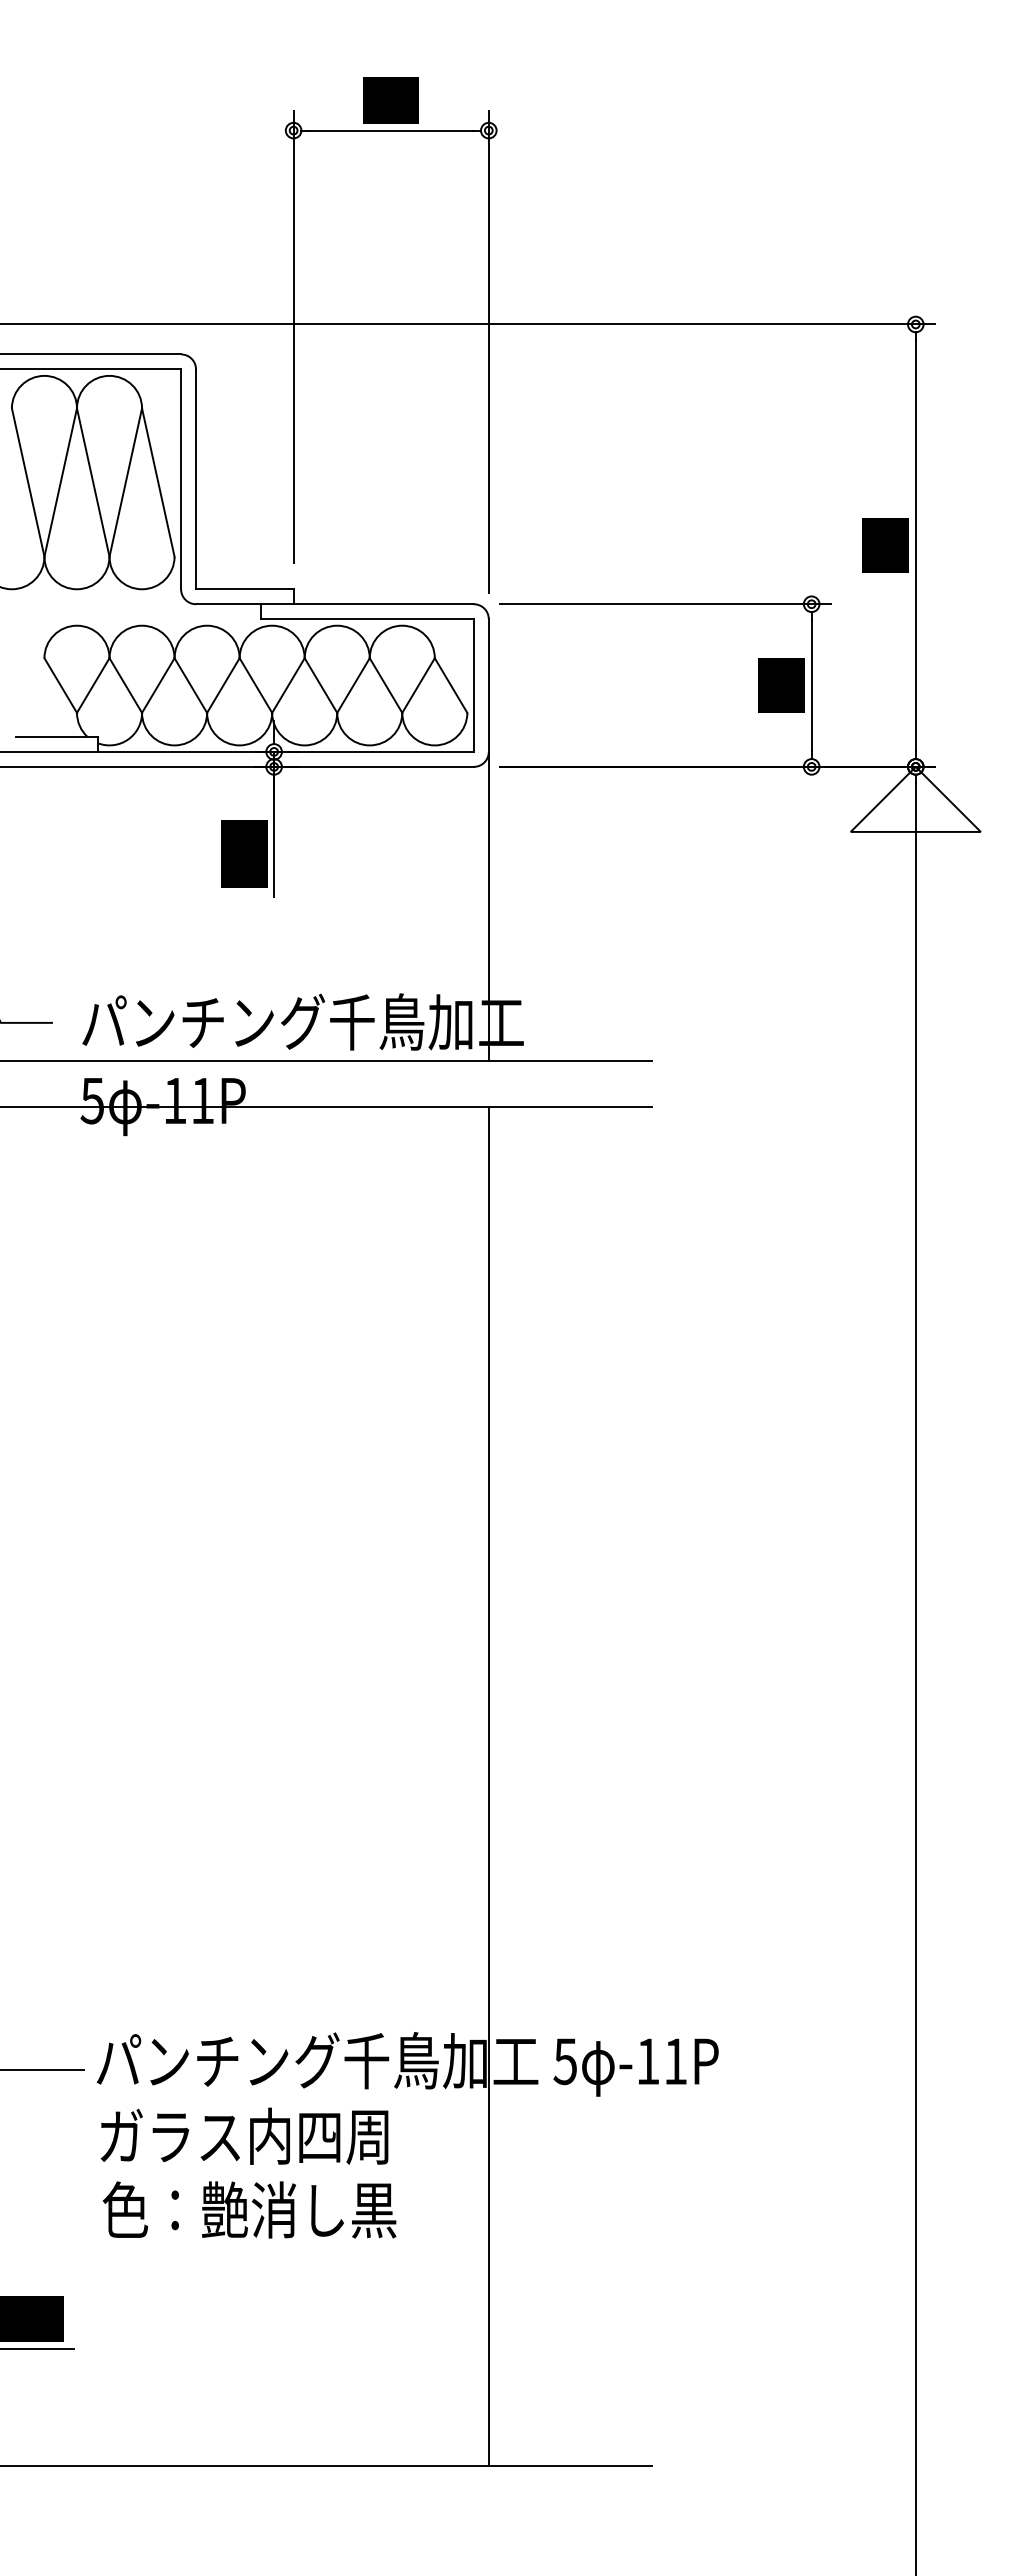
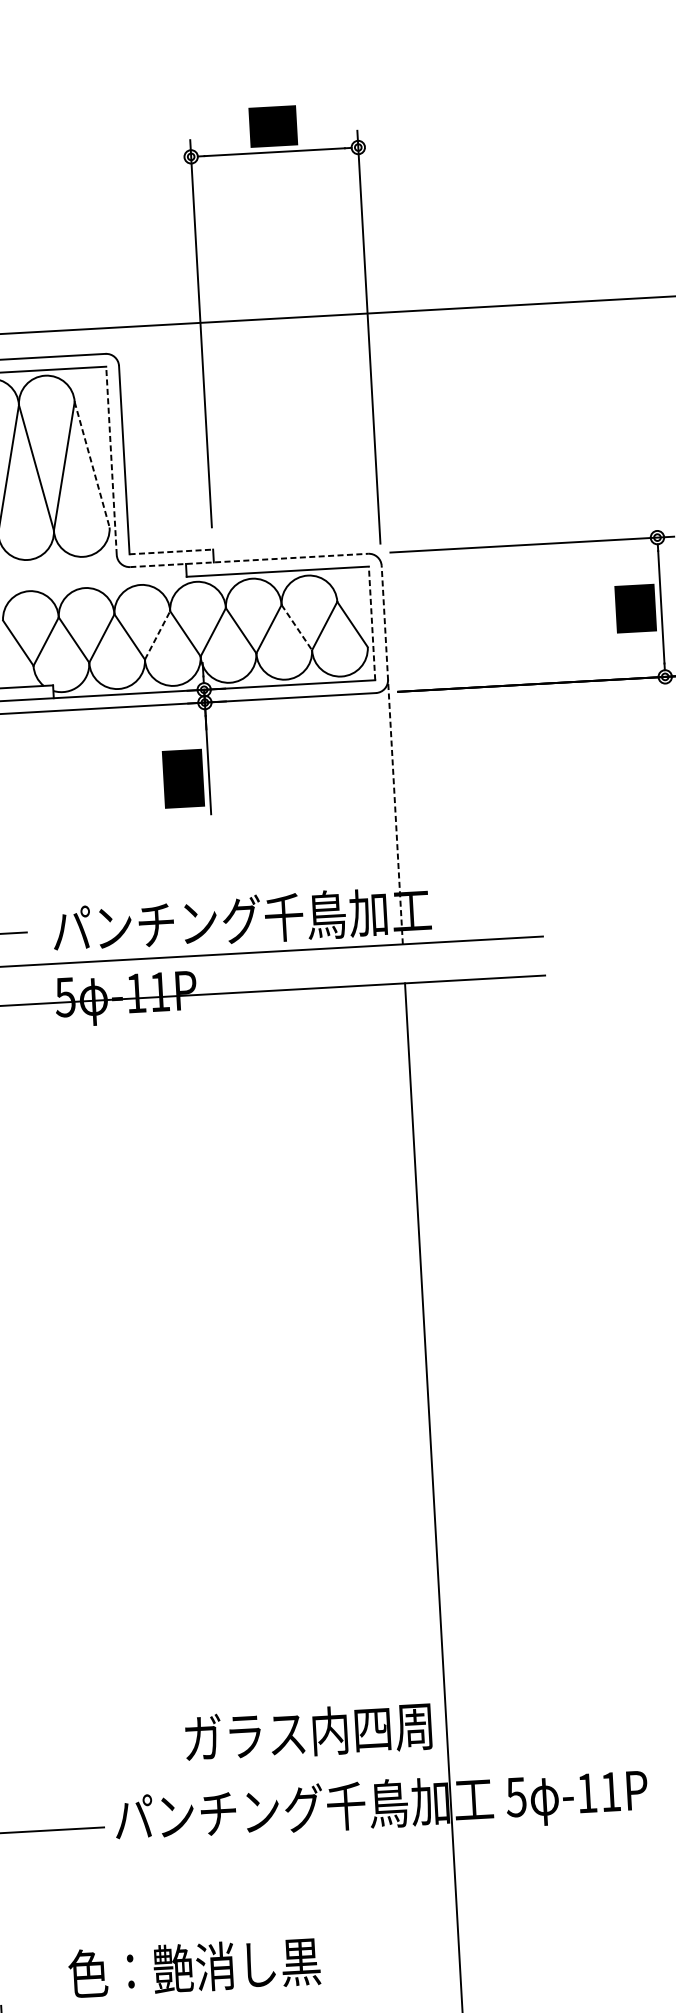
line: (181, 479) -> (111, 460), solid -> dashed
line: (158, 482) -> (92, 464), solid -> dashed
line: (244, 589) -> (171, 552), solid -> dashed
line: (334, 604) -> (248, 560), solid -> dashed
line: (223, 685) -> (157, 635), solid -> dashed
line: (386, 685) -> (297, 627), solid -> dashed
line: (473, 685) -> (371, 623), solid -> dashed
line: (488, 839) -> (391, 754), solid -> dashed
text: (244, 2135) -> (308, 1731), moved
text: (249, 2209) -> (194, 1967), moved

